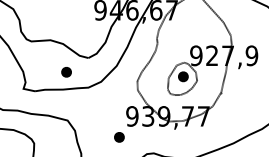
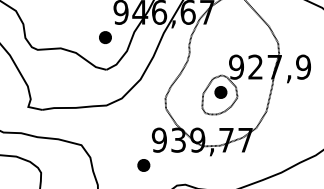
part: (66, 72) -> (105, 37), moved

